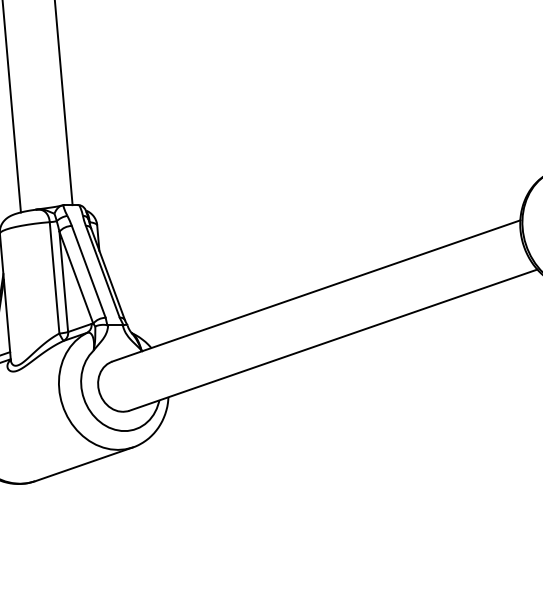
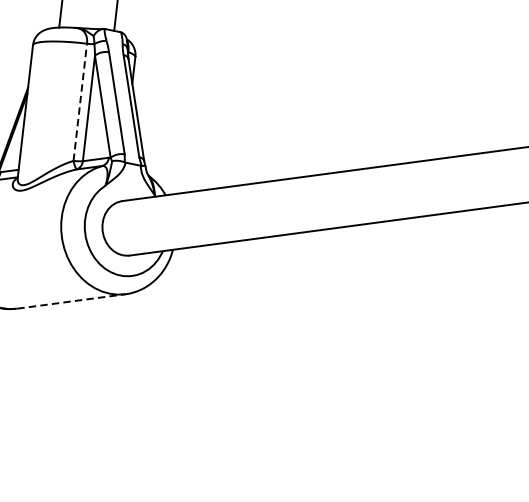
line: (54, 277) -> (80, 101), solid -> dashed
line: (84, 464) -> (71, 301), solid -> dashed

